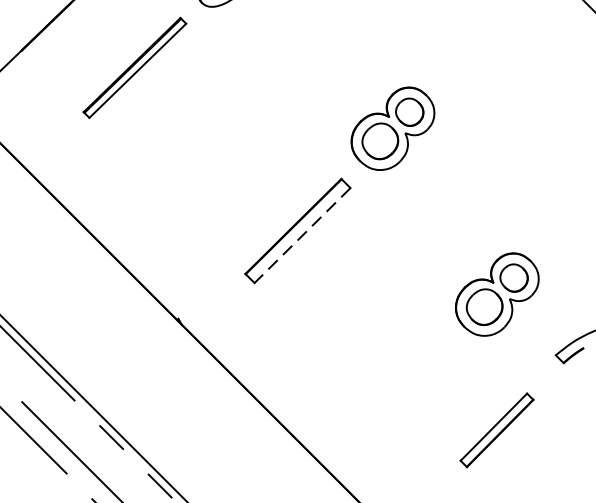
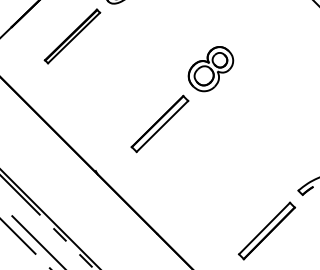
line: (302, 235) -> (162, 126), dashed -> solid
part: (496, 295) -> (266, 158), removed
part: (496, 429) -> (266, 230), size x1.43

